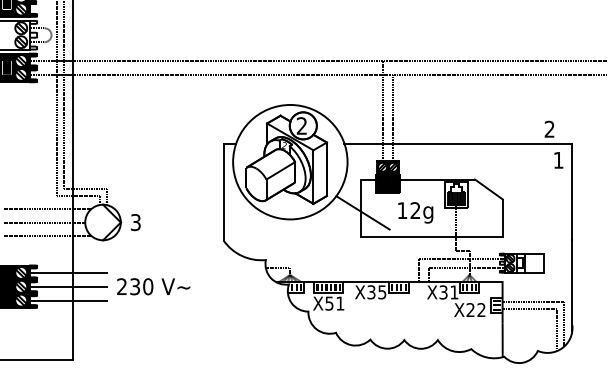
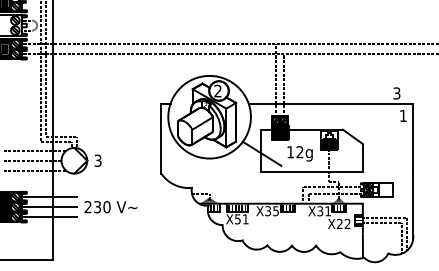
text: (549, 129) -> (396, 93), 2 -> 3

